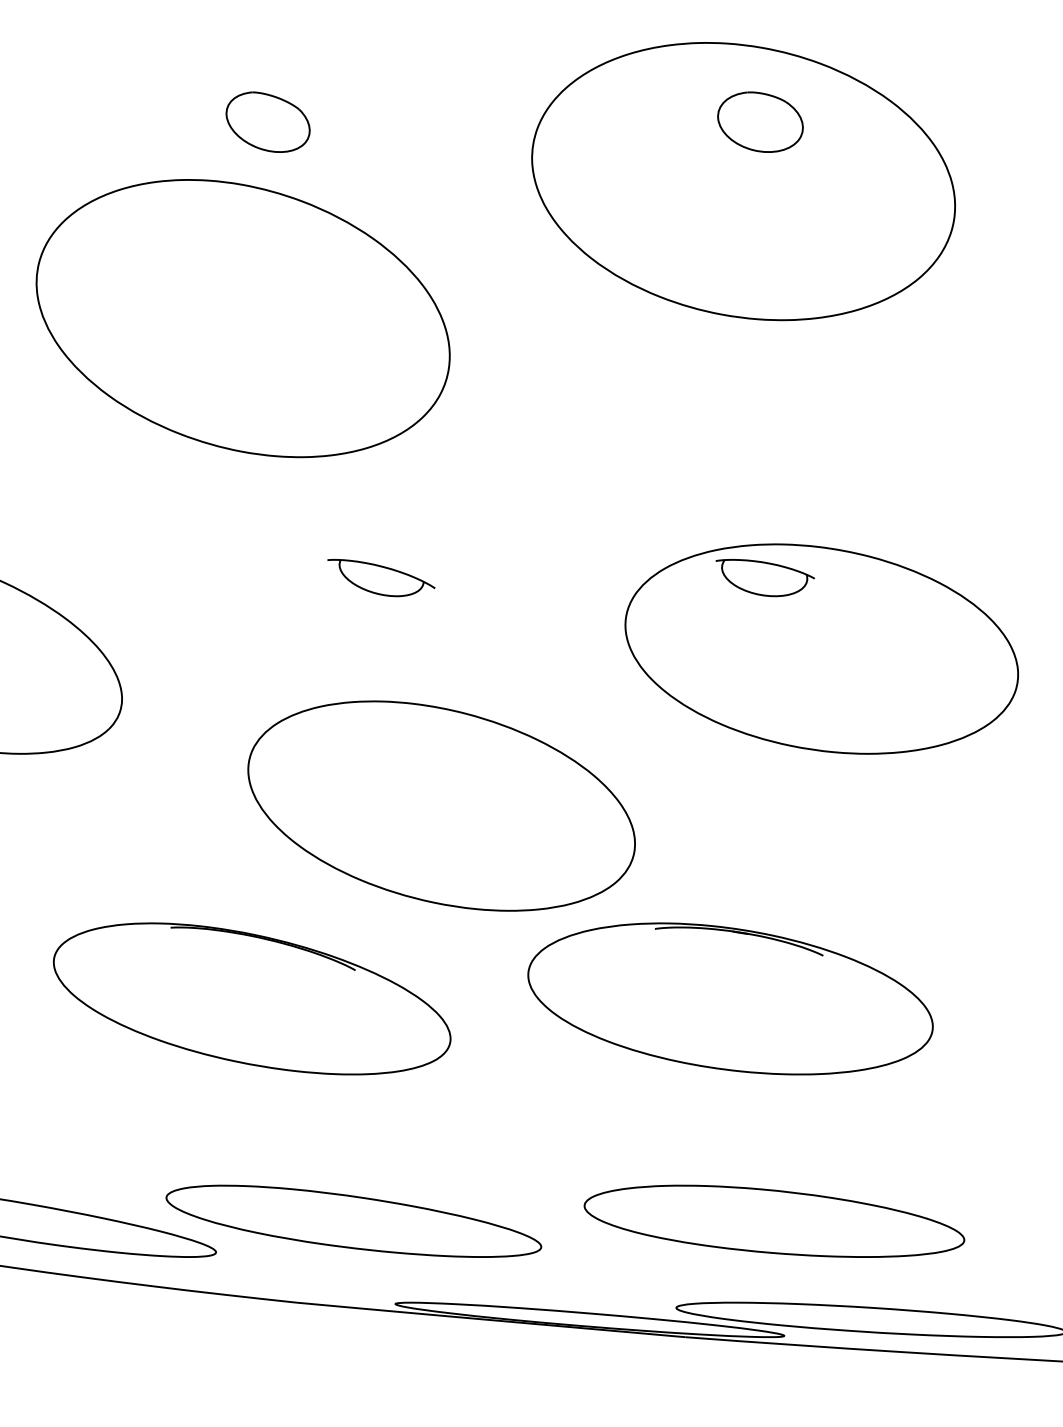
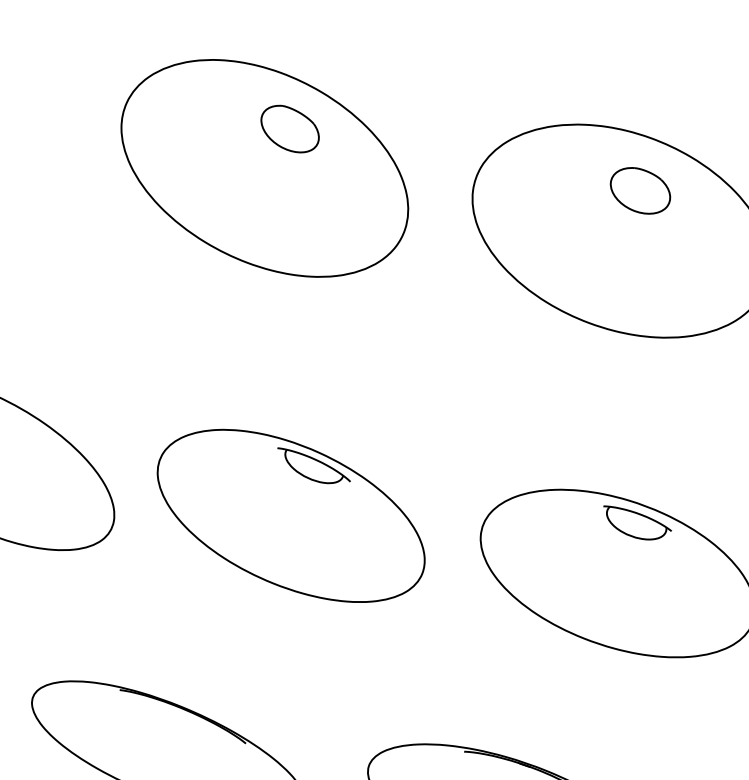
part: (242, 318) -> (264, 168), moved
part: (764, 578) -> (635, 524), moved
part: (441, 805) -> (291, 515), moved

